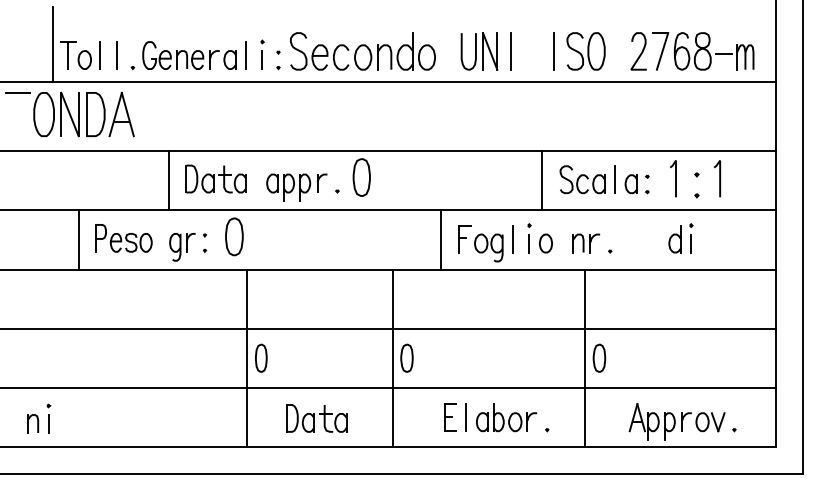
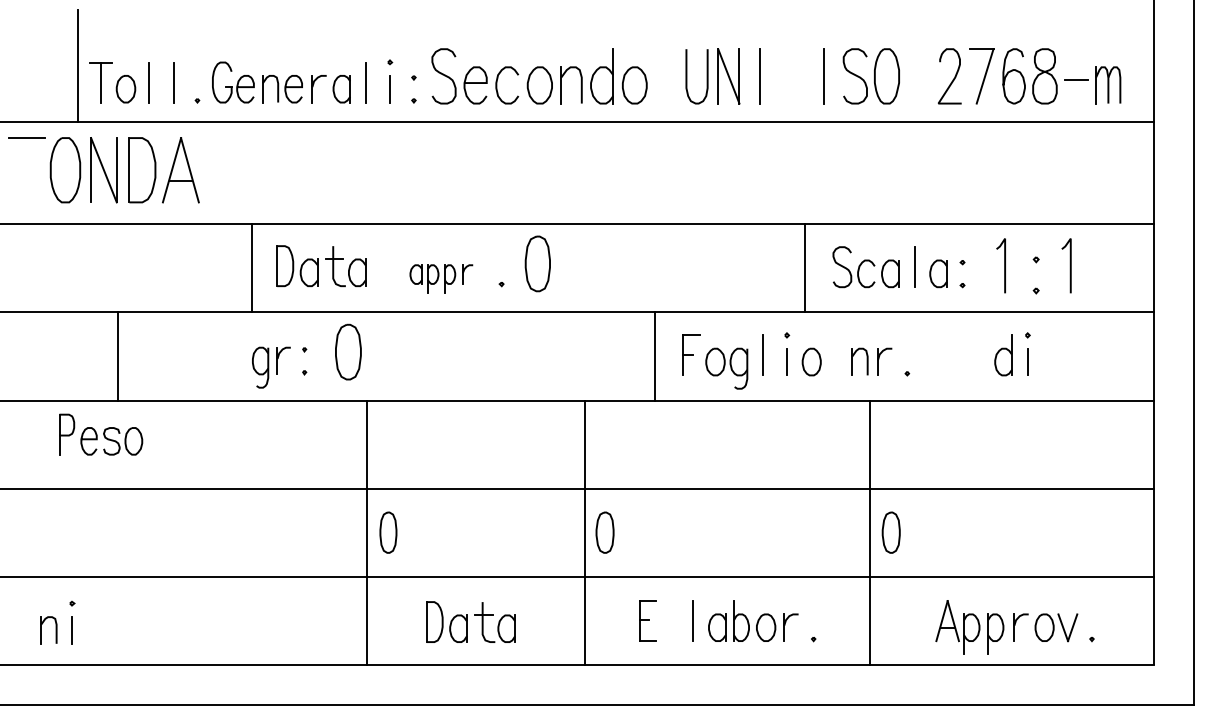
part: (296, 187) -> (440, 278), size x0.7
part: (123, 238) -> (100, 434), moved
part: (450, 417) -> (647, 620), moved

